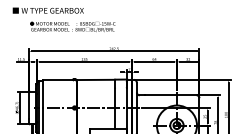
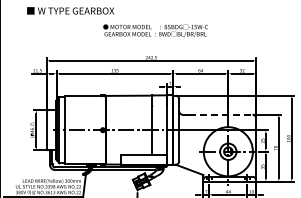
text: (72, 26) -> (155, 30), moved
line: (170, 95) -> (220, 114), solid -> dashed

